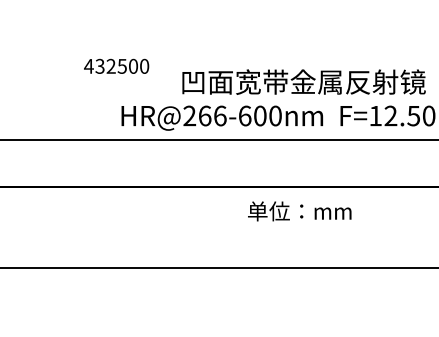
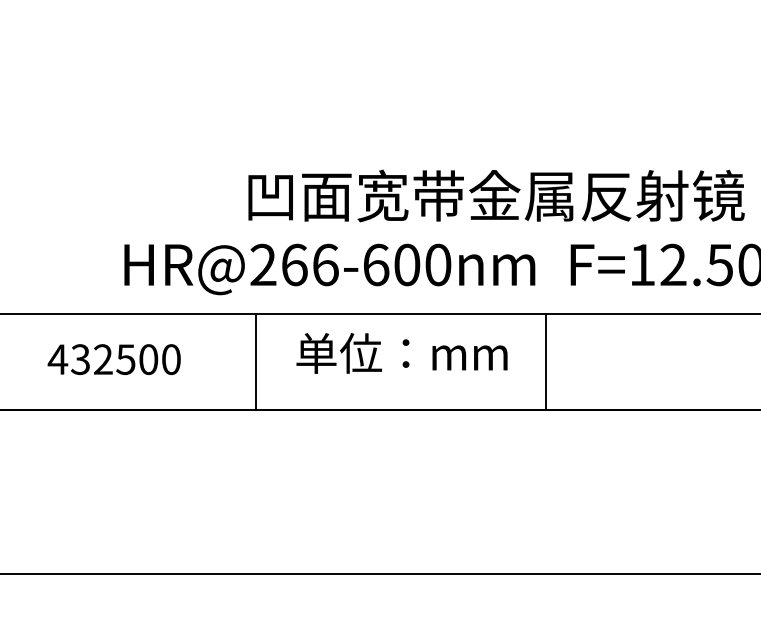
text: (116, 65) -> (114, 357), moved
line: (186, 163) -> (256, 361), added
line: (328, 163) -> (546, 361), added
text: (299, 211) -> (401, 353), moved

